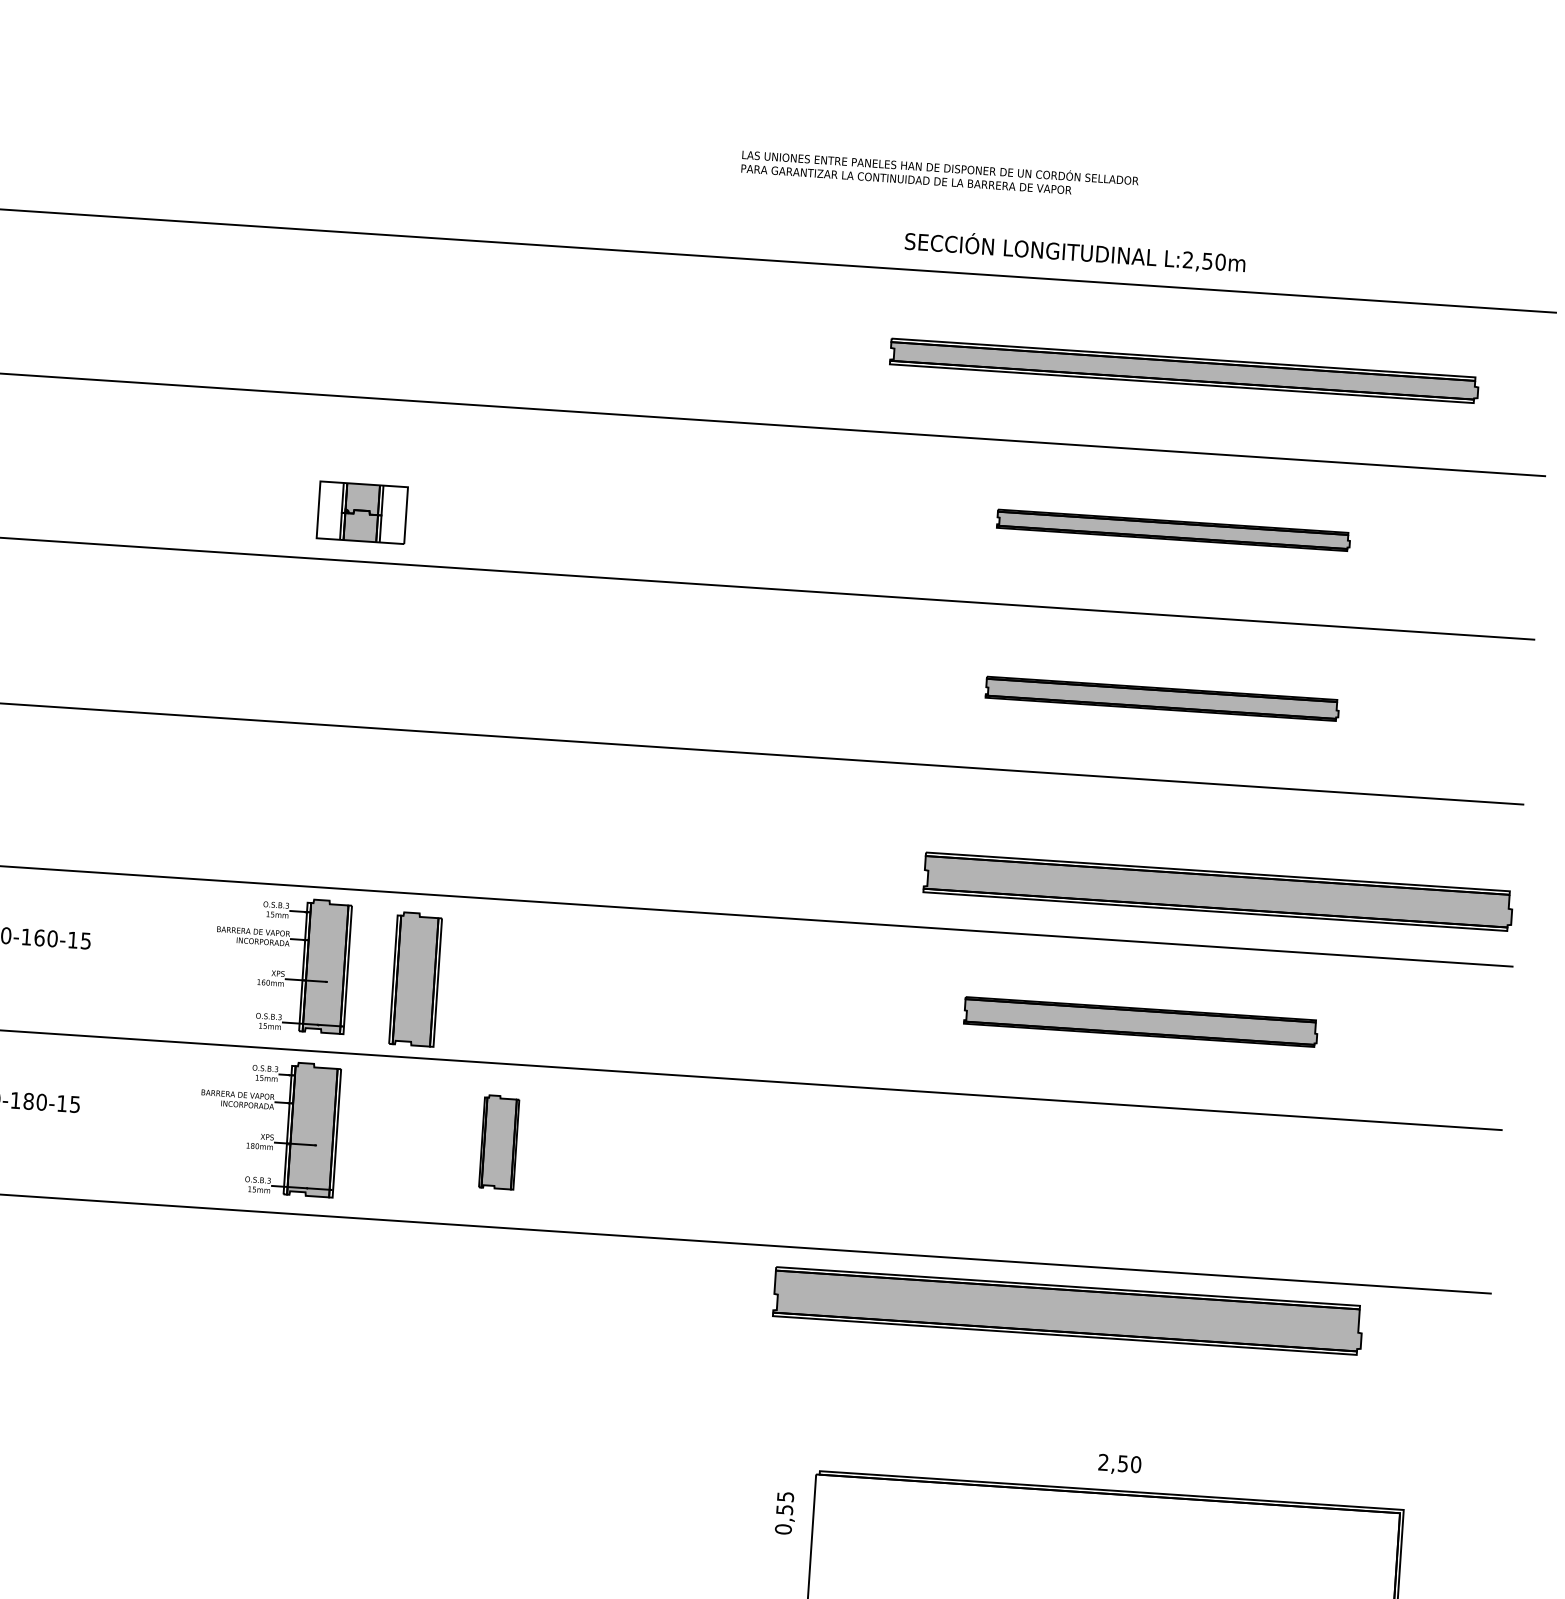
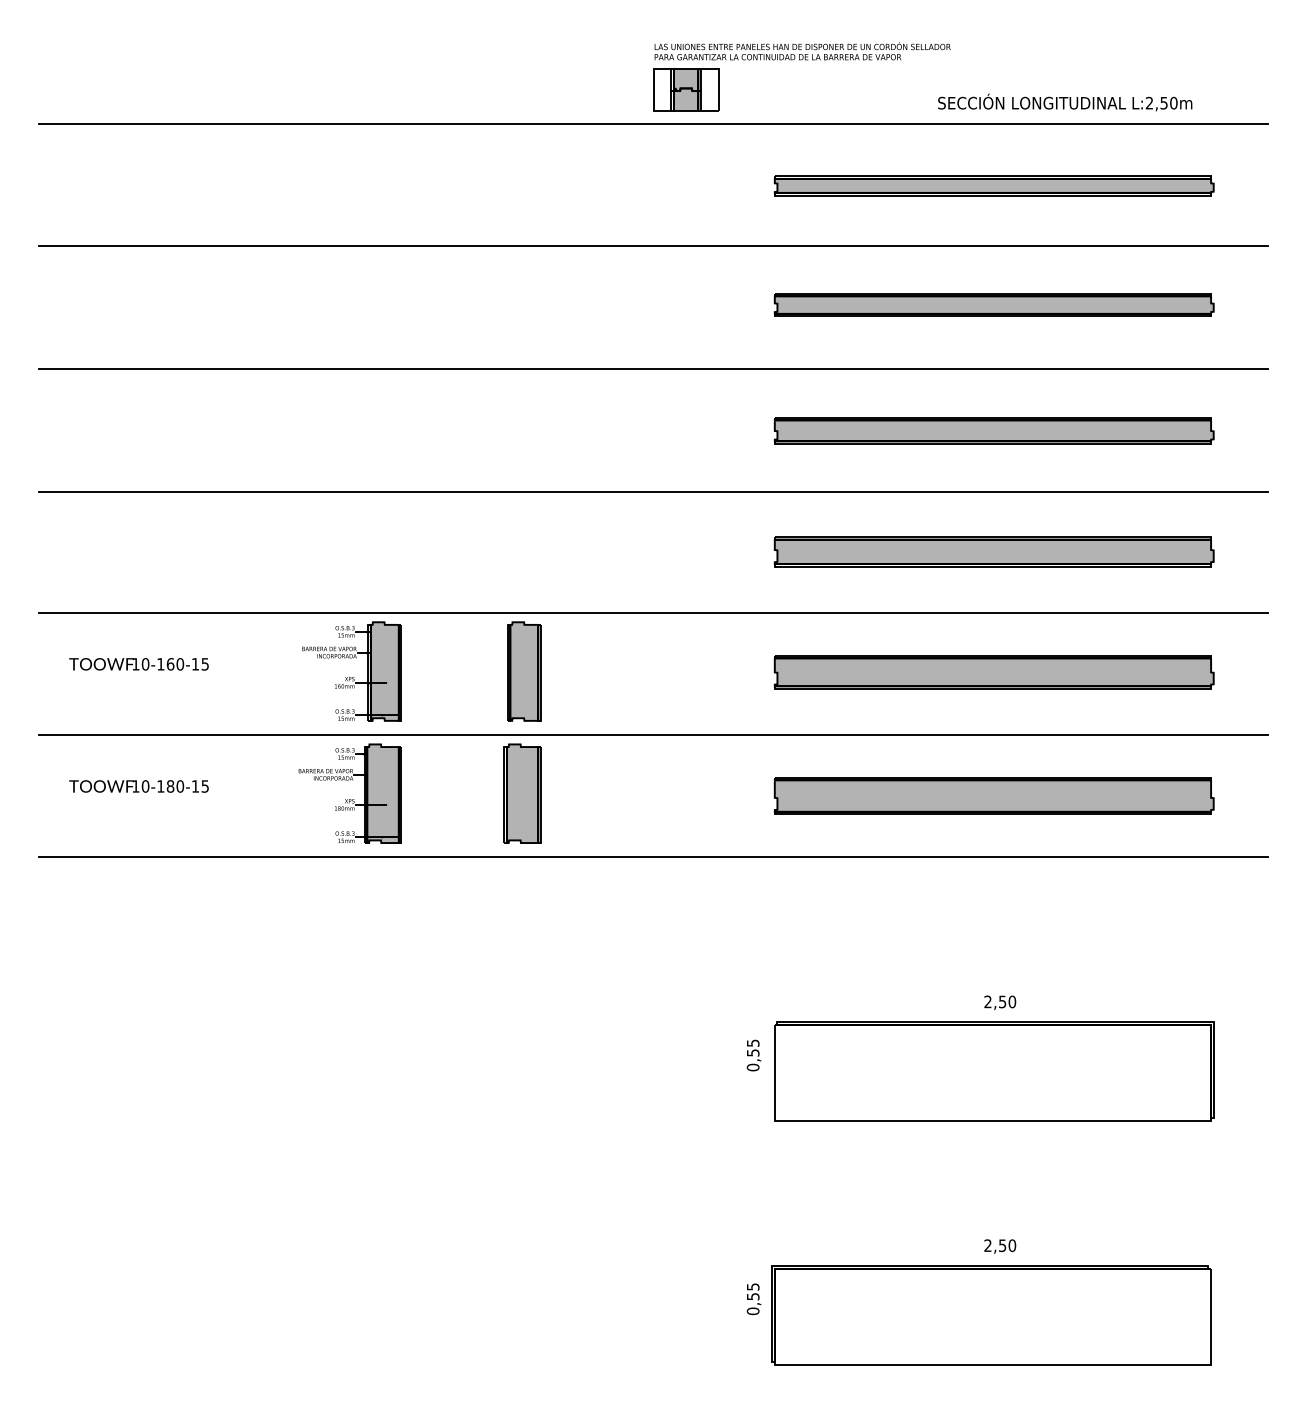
text: (1075, 251) -> (1065, 102), moved
part: (362, 512) -> (686, 89), moved
part: (1172, 529) -> (993, 304), size x1.67
part: (1161, 698) -> (993, 430), size x1.67
part: (1217, 891) -> (993, 551), moved
part: (415, 979) -> (524, 671), moved
part: (1140, 1022) -> (993, 672), size x1.67
part: (499, 1142) -> (522, 793), size x1.43
part: (1067, 1310) -> (993, 795), moved

